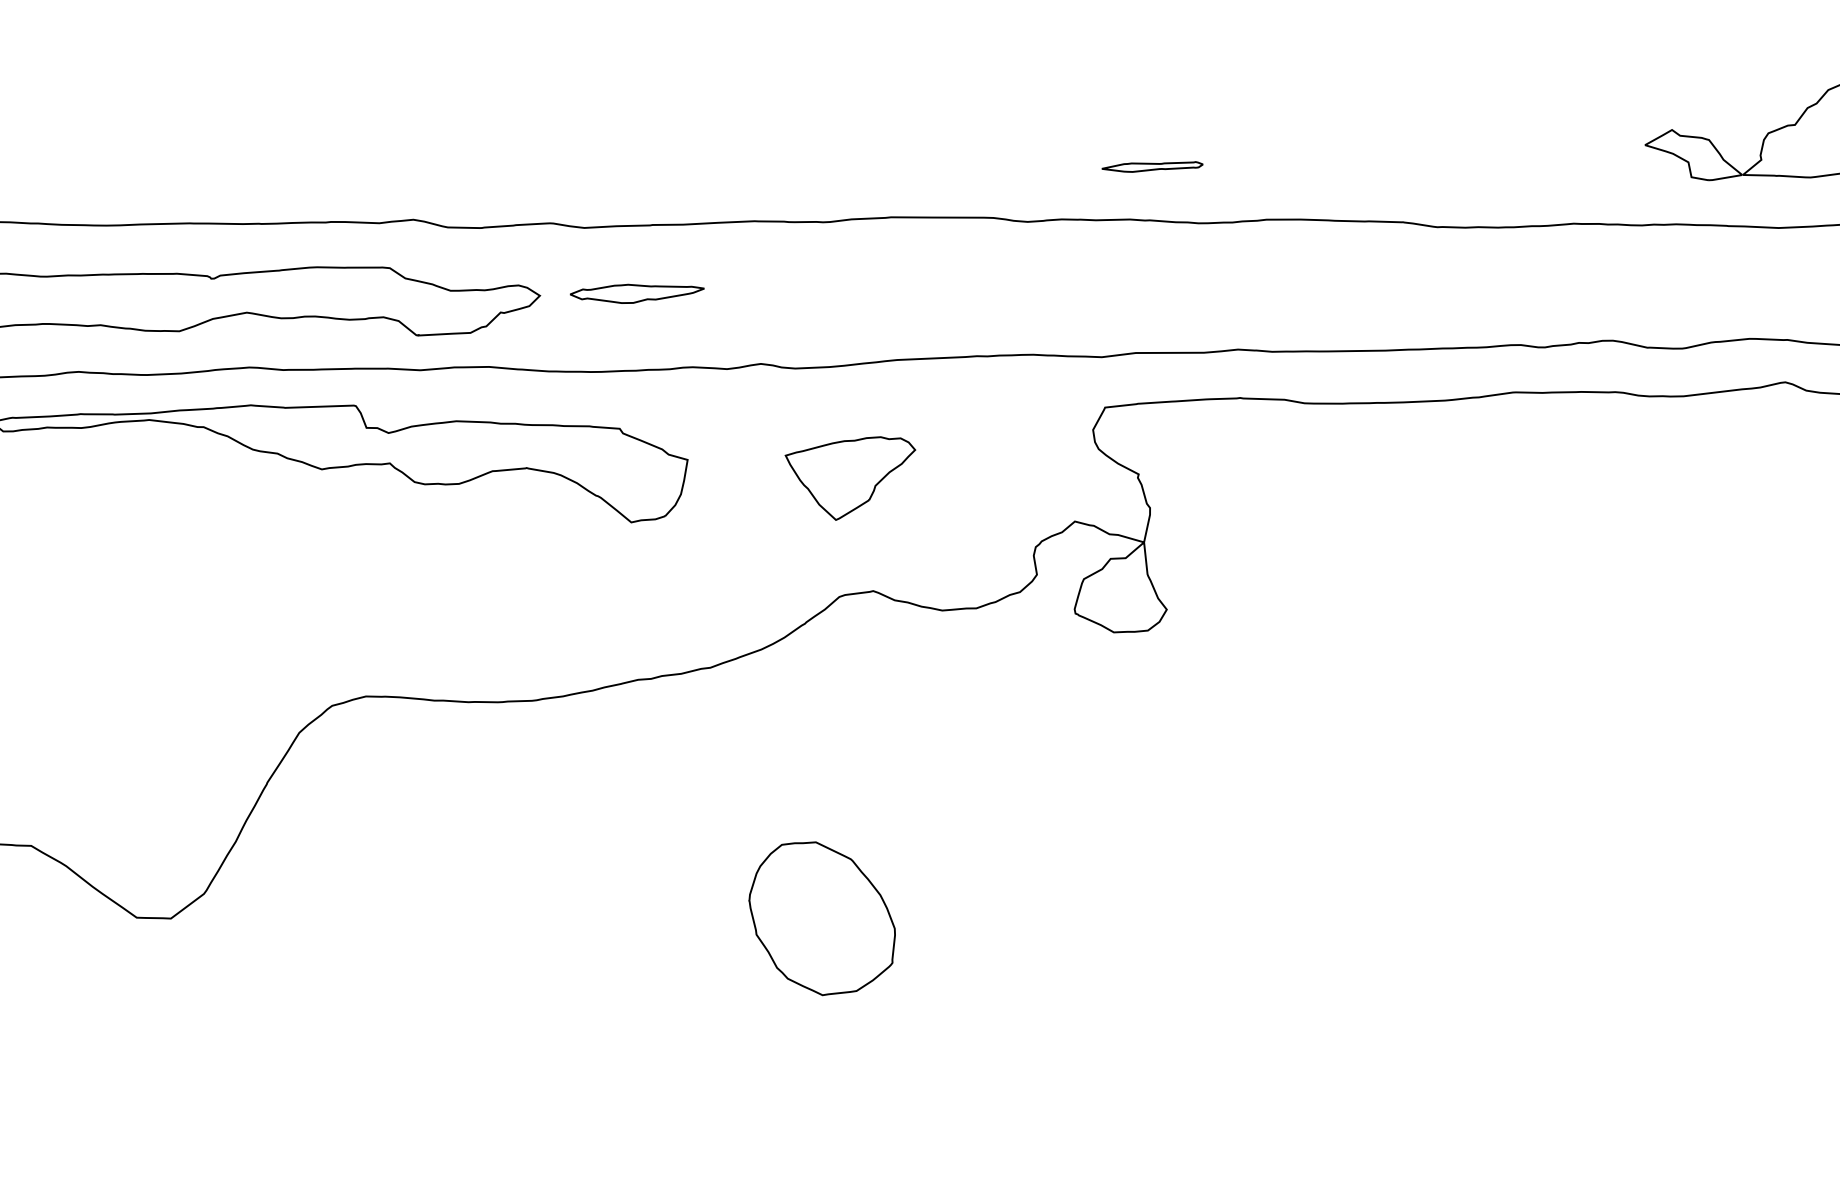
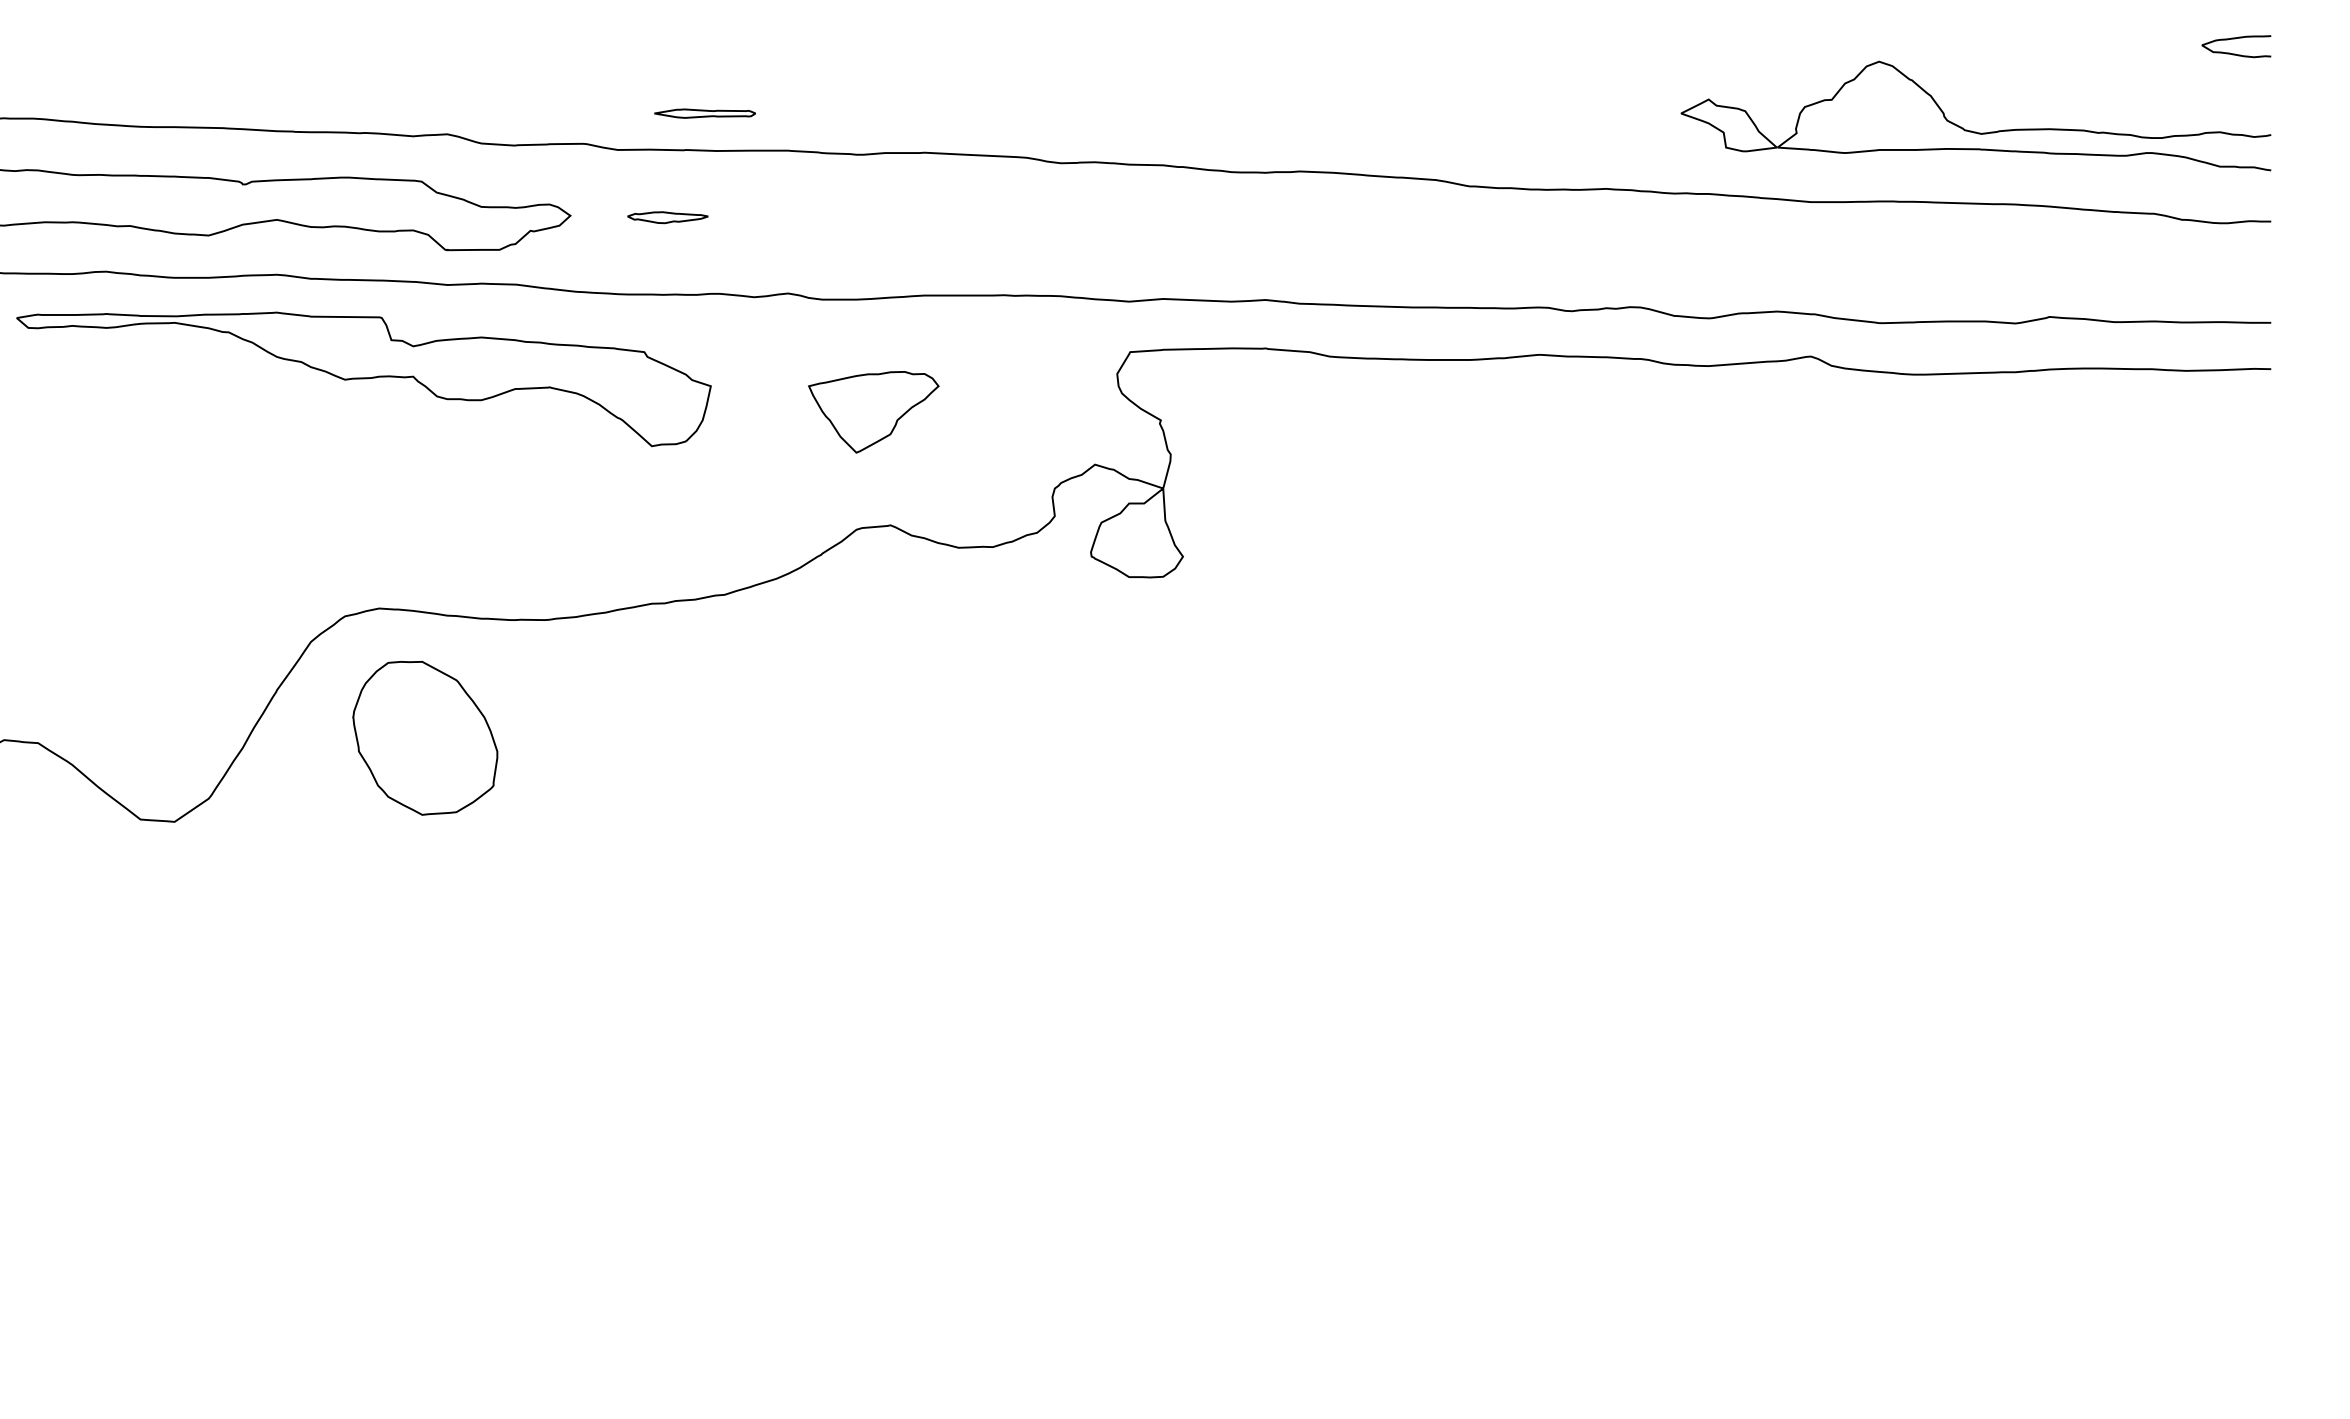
part: (1151, 166) -> (704, 113), moved
part: (636, 293) -> (667, 217), size x0.6
part: (822, 918) -> (425, 738), moved

